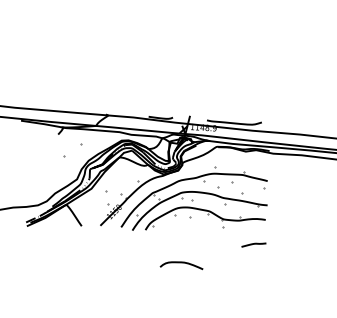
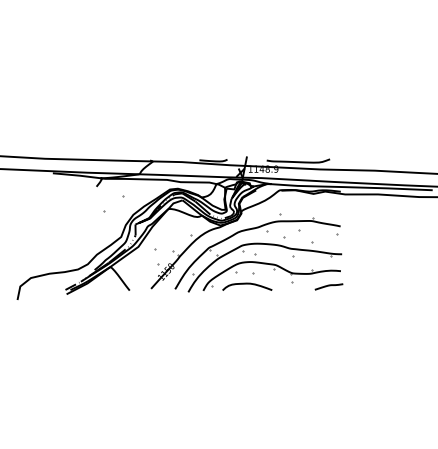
curve: (253, 244) -> (328, 286), moved
curve: (182, 263) -> (247, 284), moved

